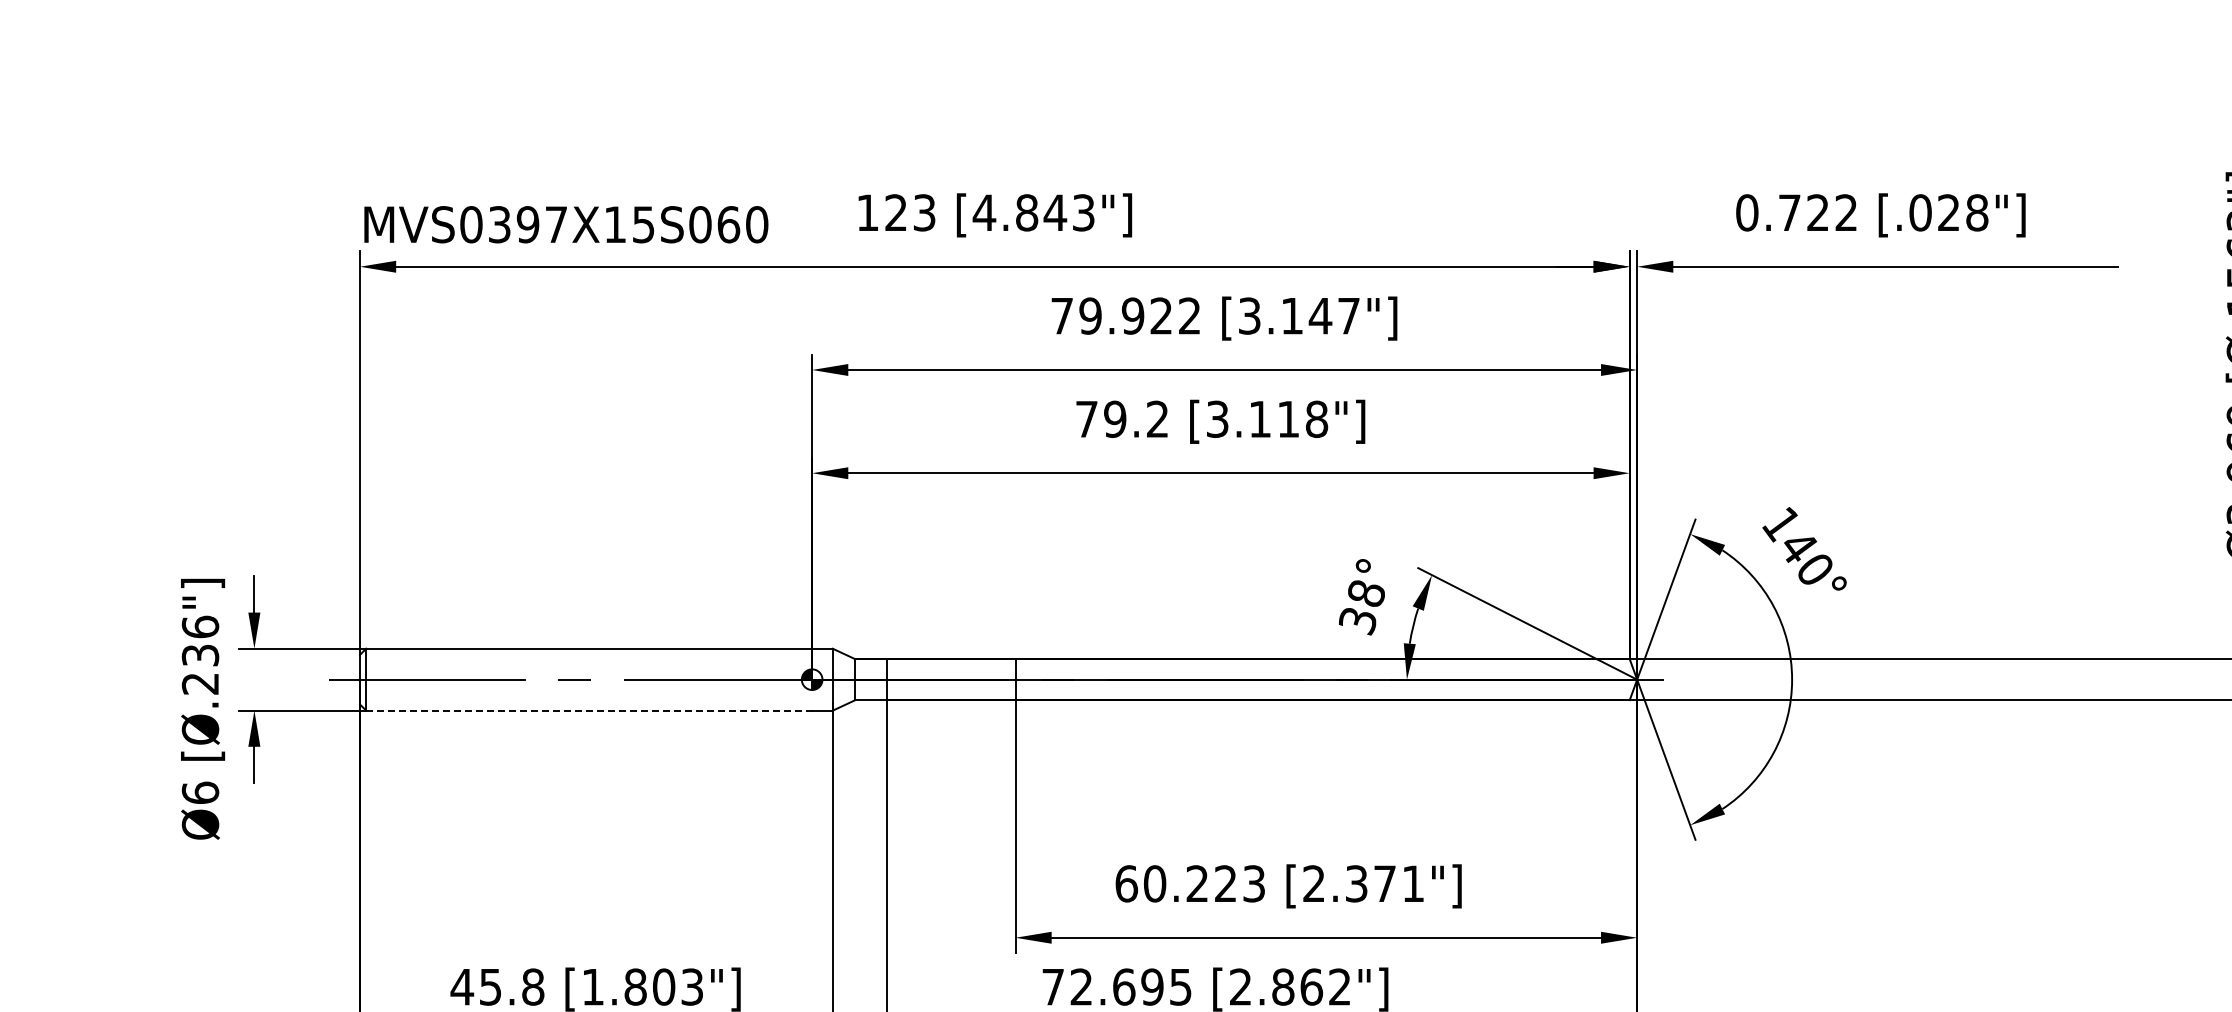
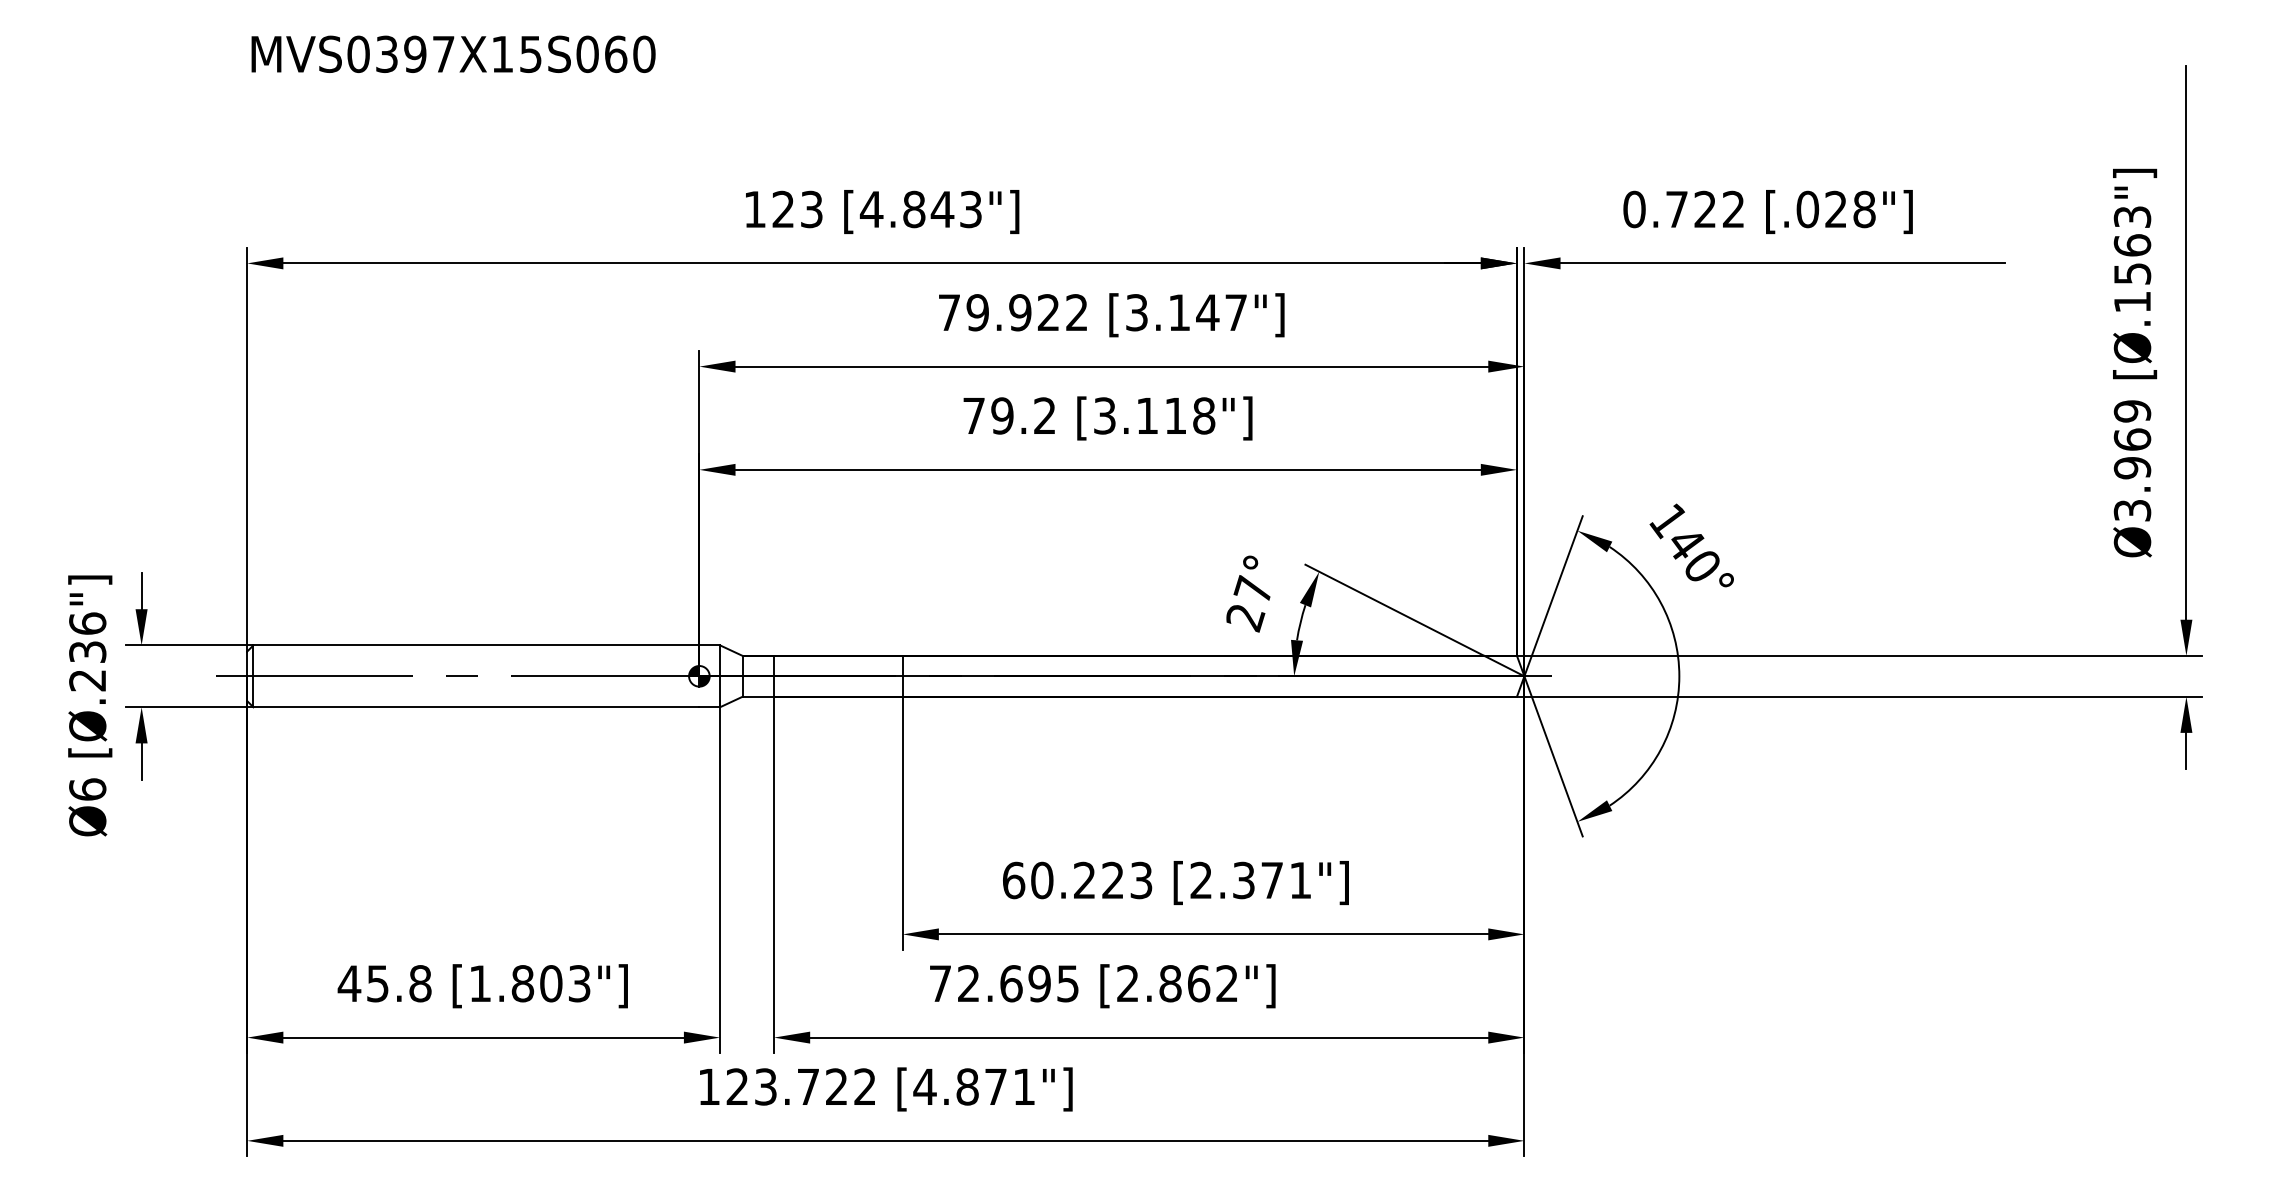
text: (566, 223) -> (453, 53), moved
text: (1362, 606) -> (1249, 603), 38° -> 27°
line: (589, 710) -> (476, 707), dashed -> solid

